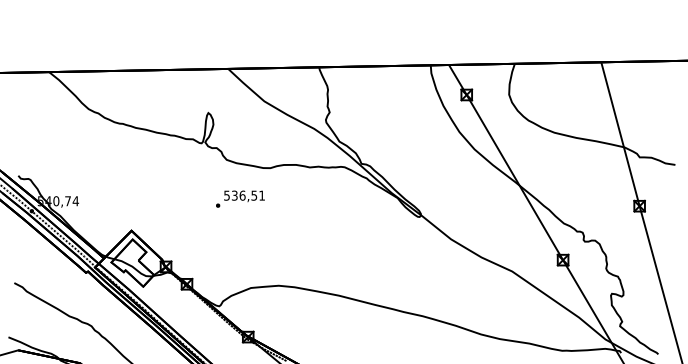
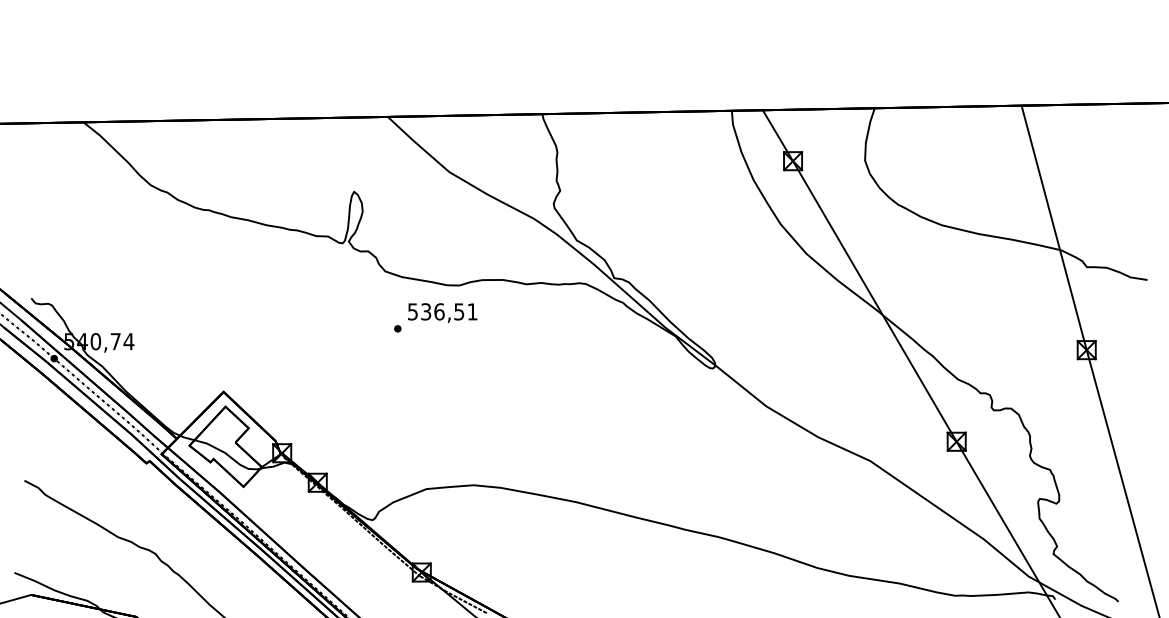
text: (240, 198) -> (435, 316), moved

